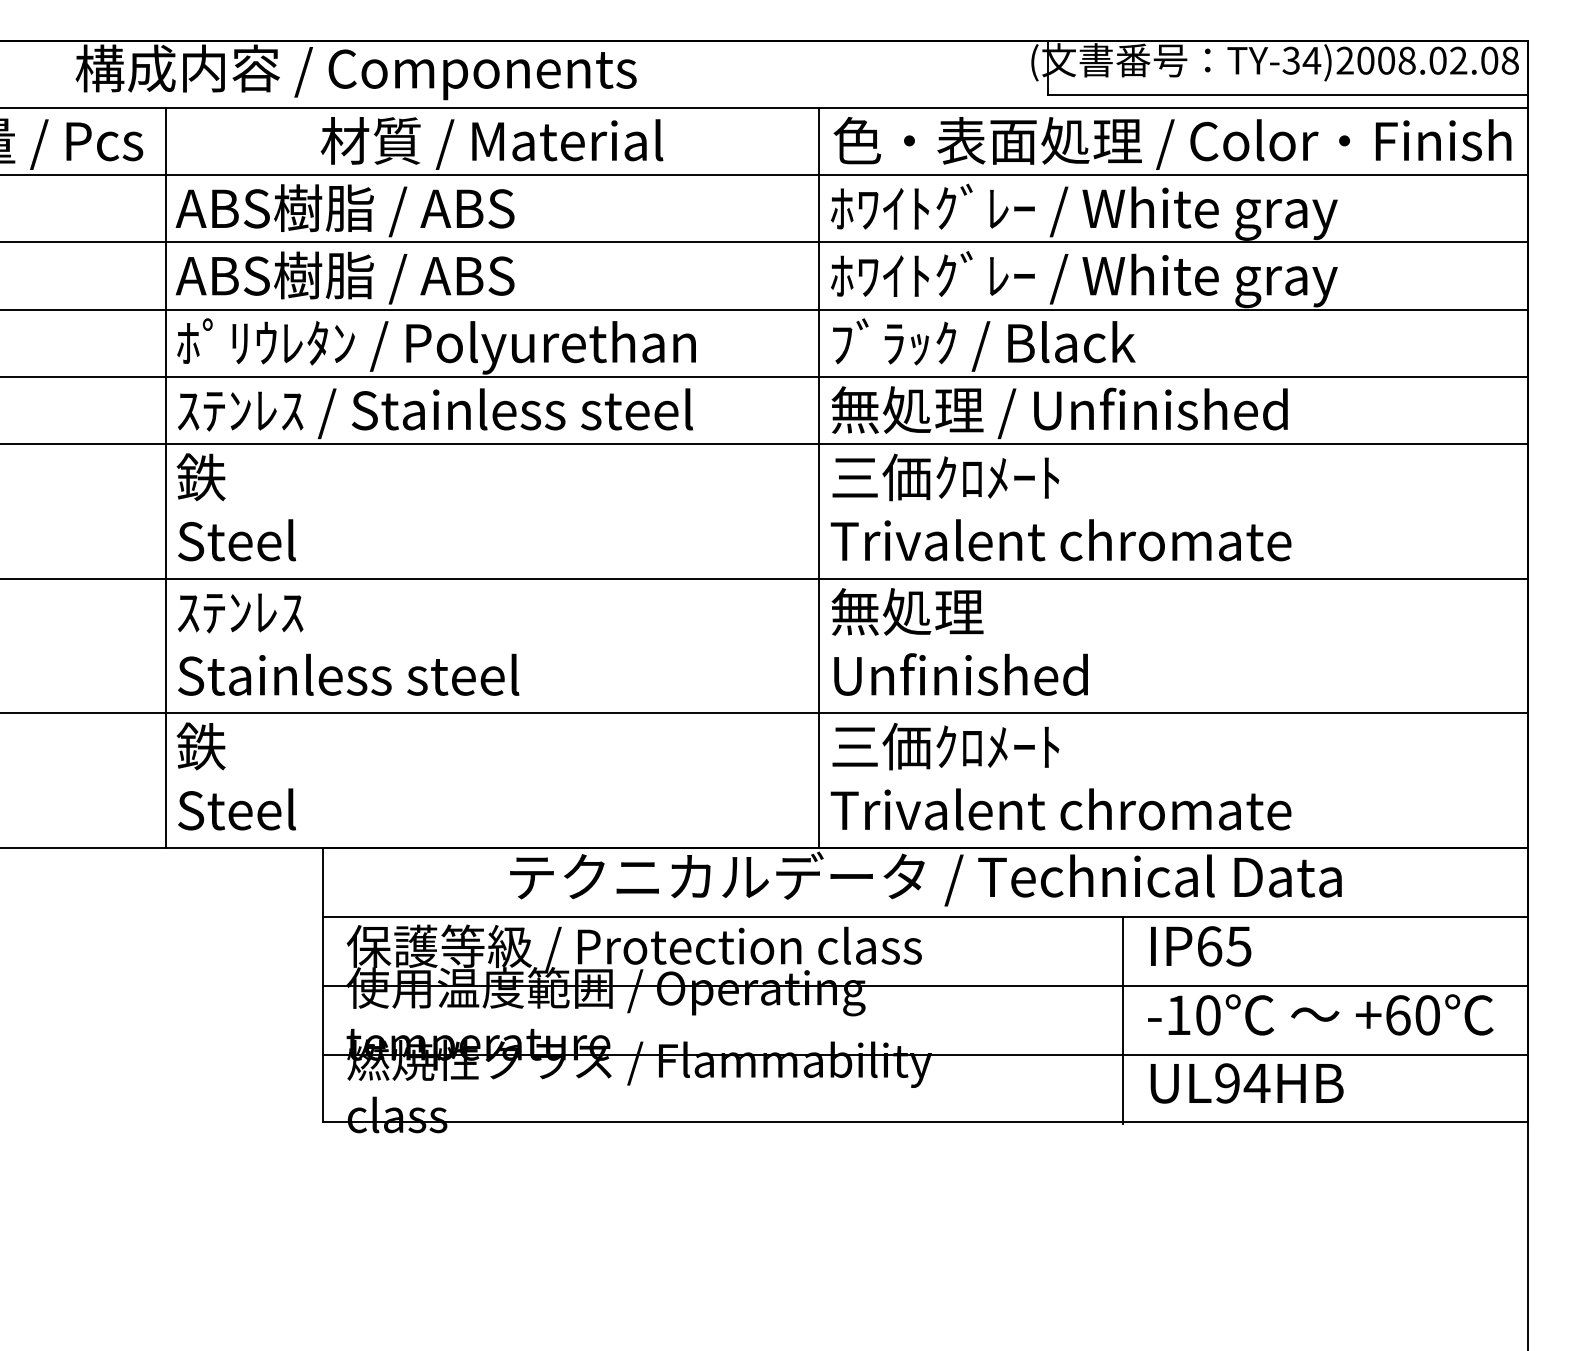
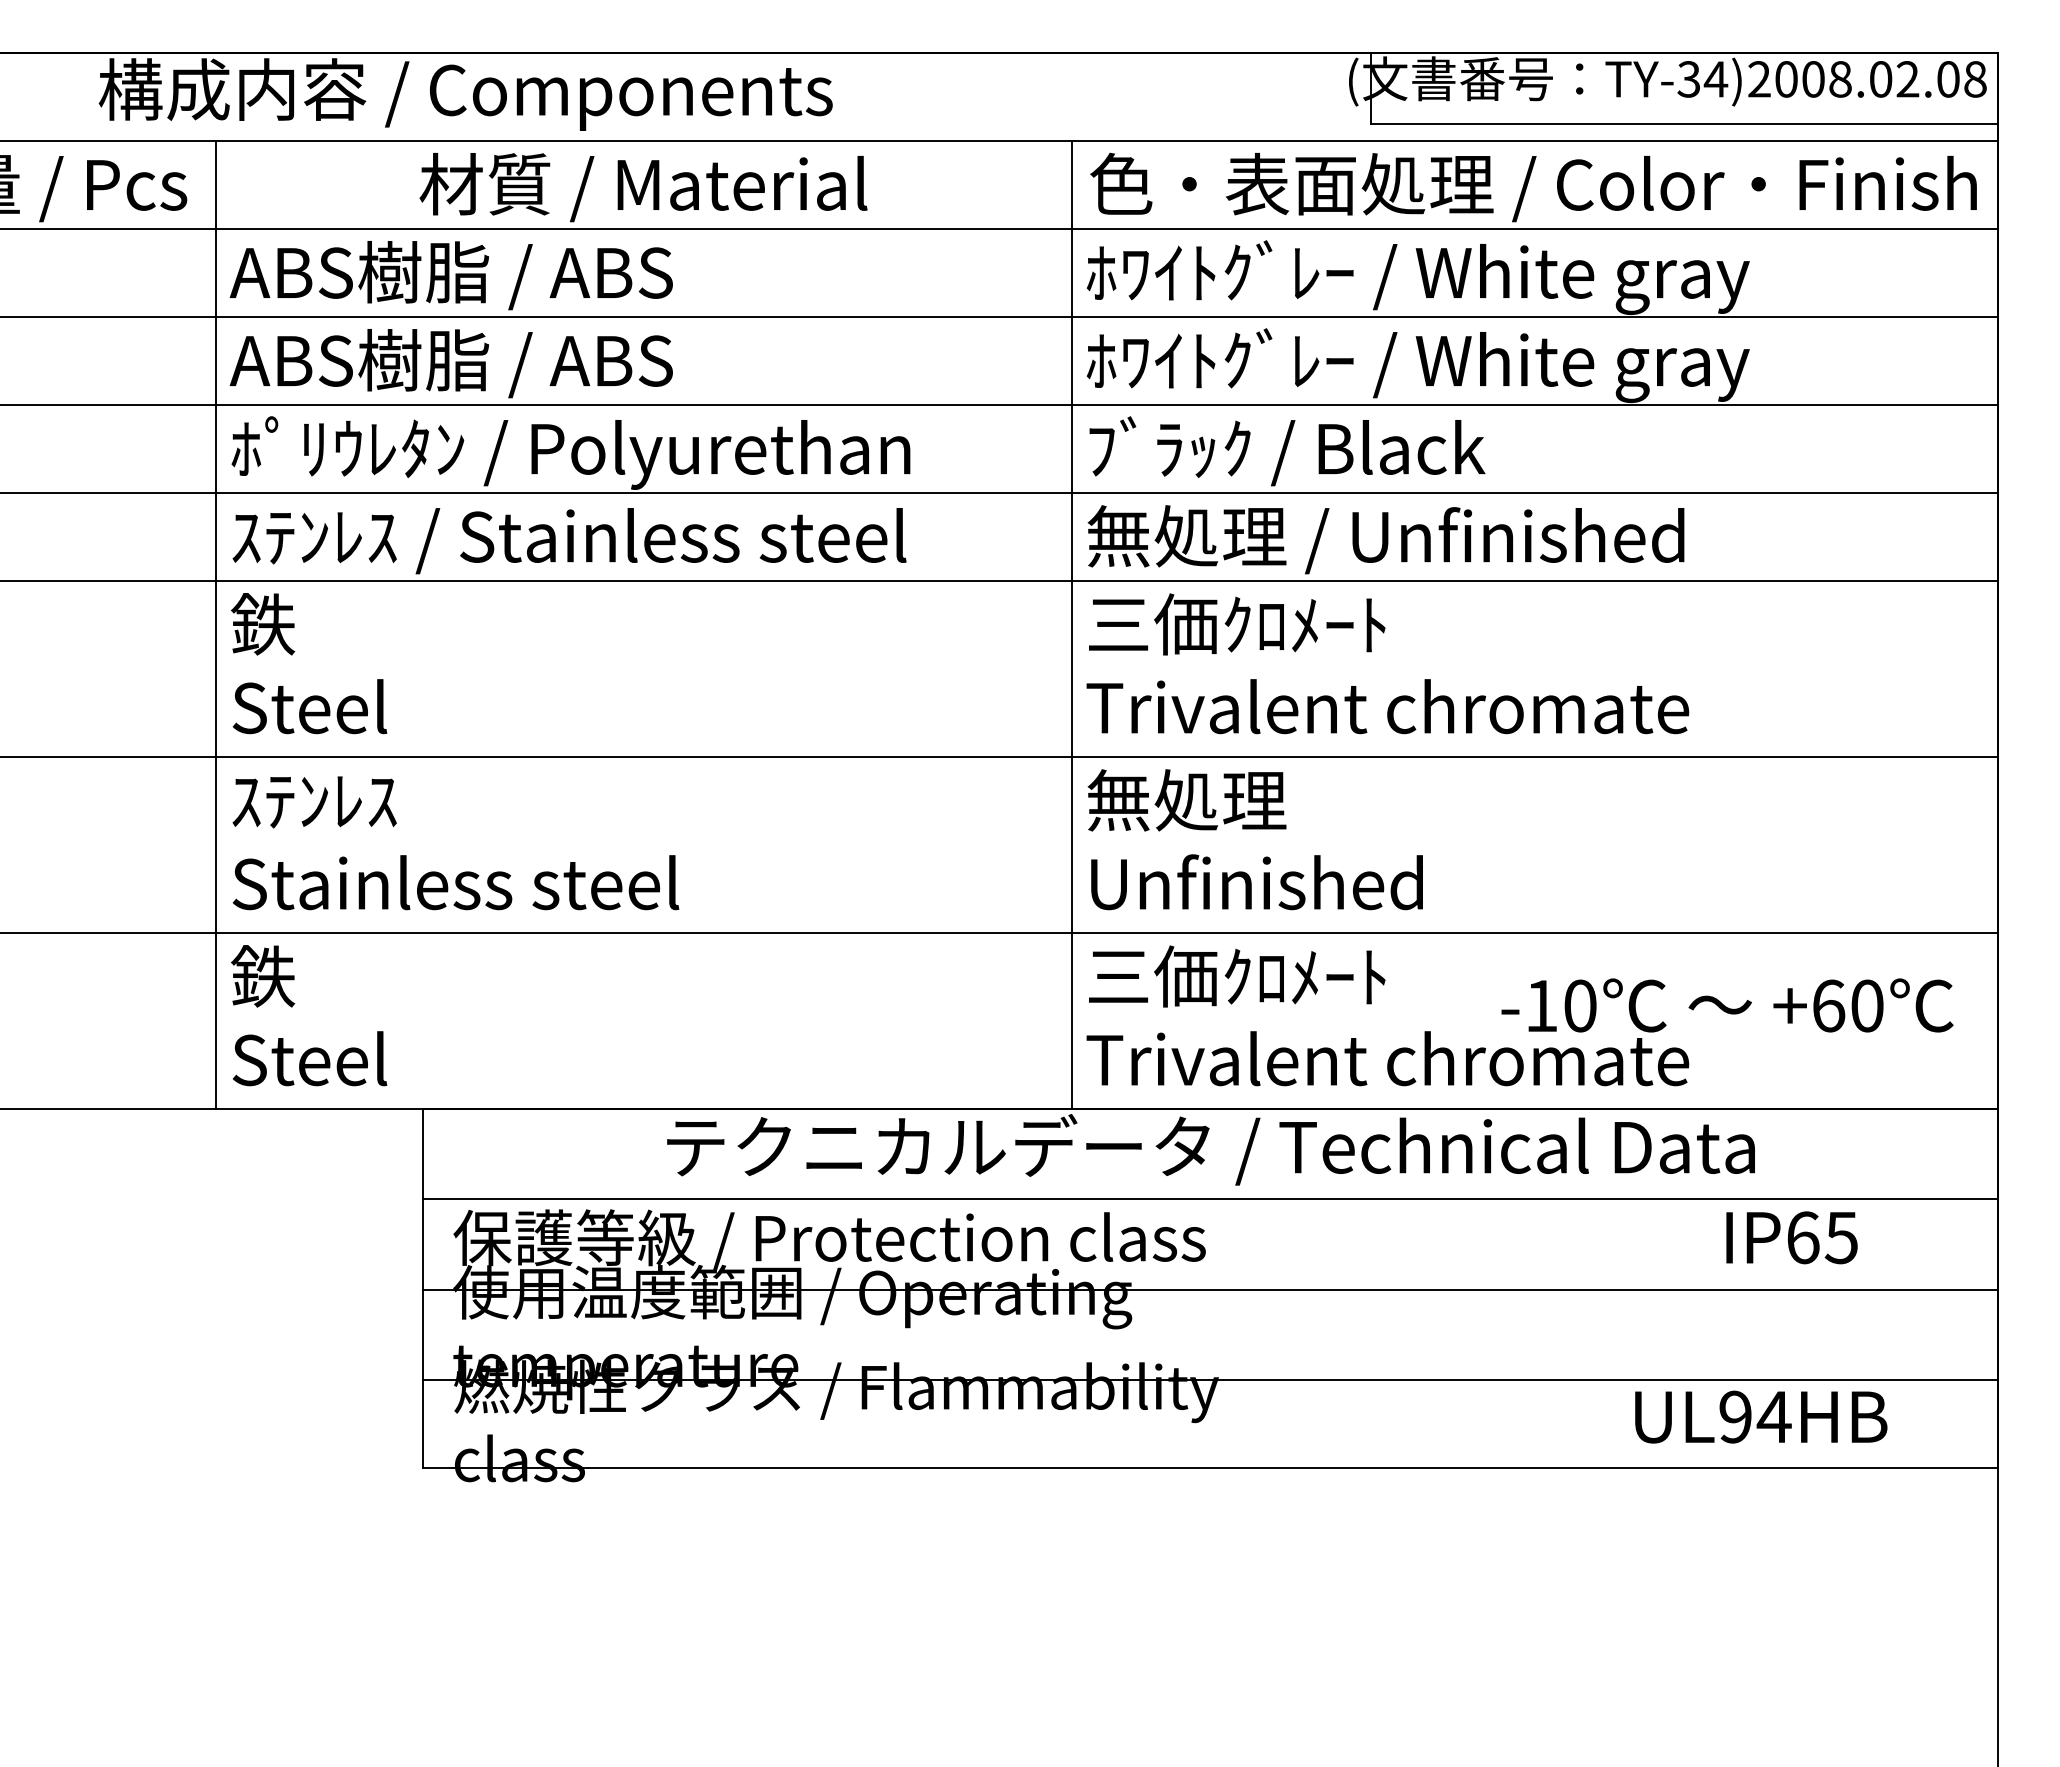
text: (1200, 946) -> (1791, 1237), moved
text: (1320, 1014) -> (1727, 1005), moved
line: (1123, 1020) -> (1469, 1334), removed
text: (1247, 1082) -> (1761, 1416), moved

